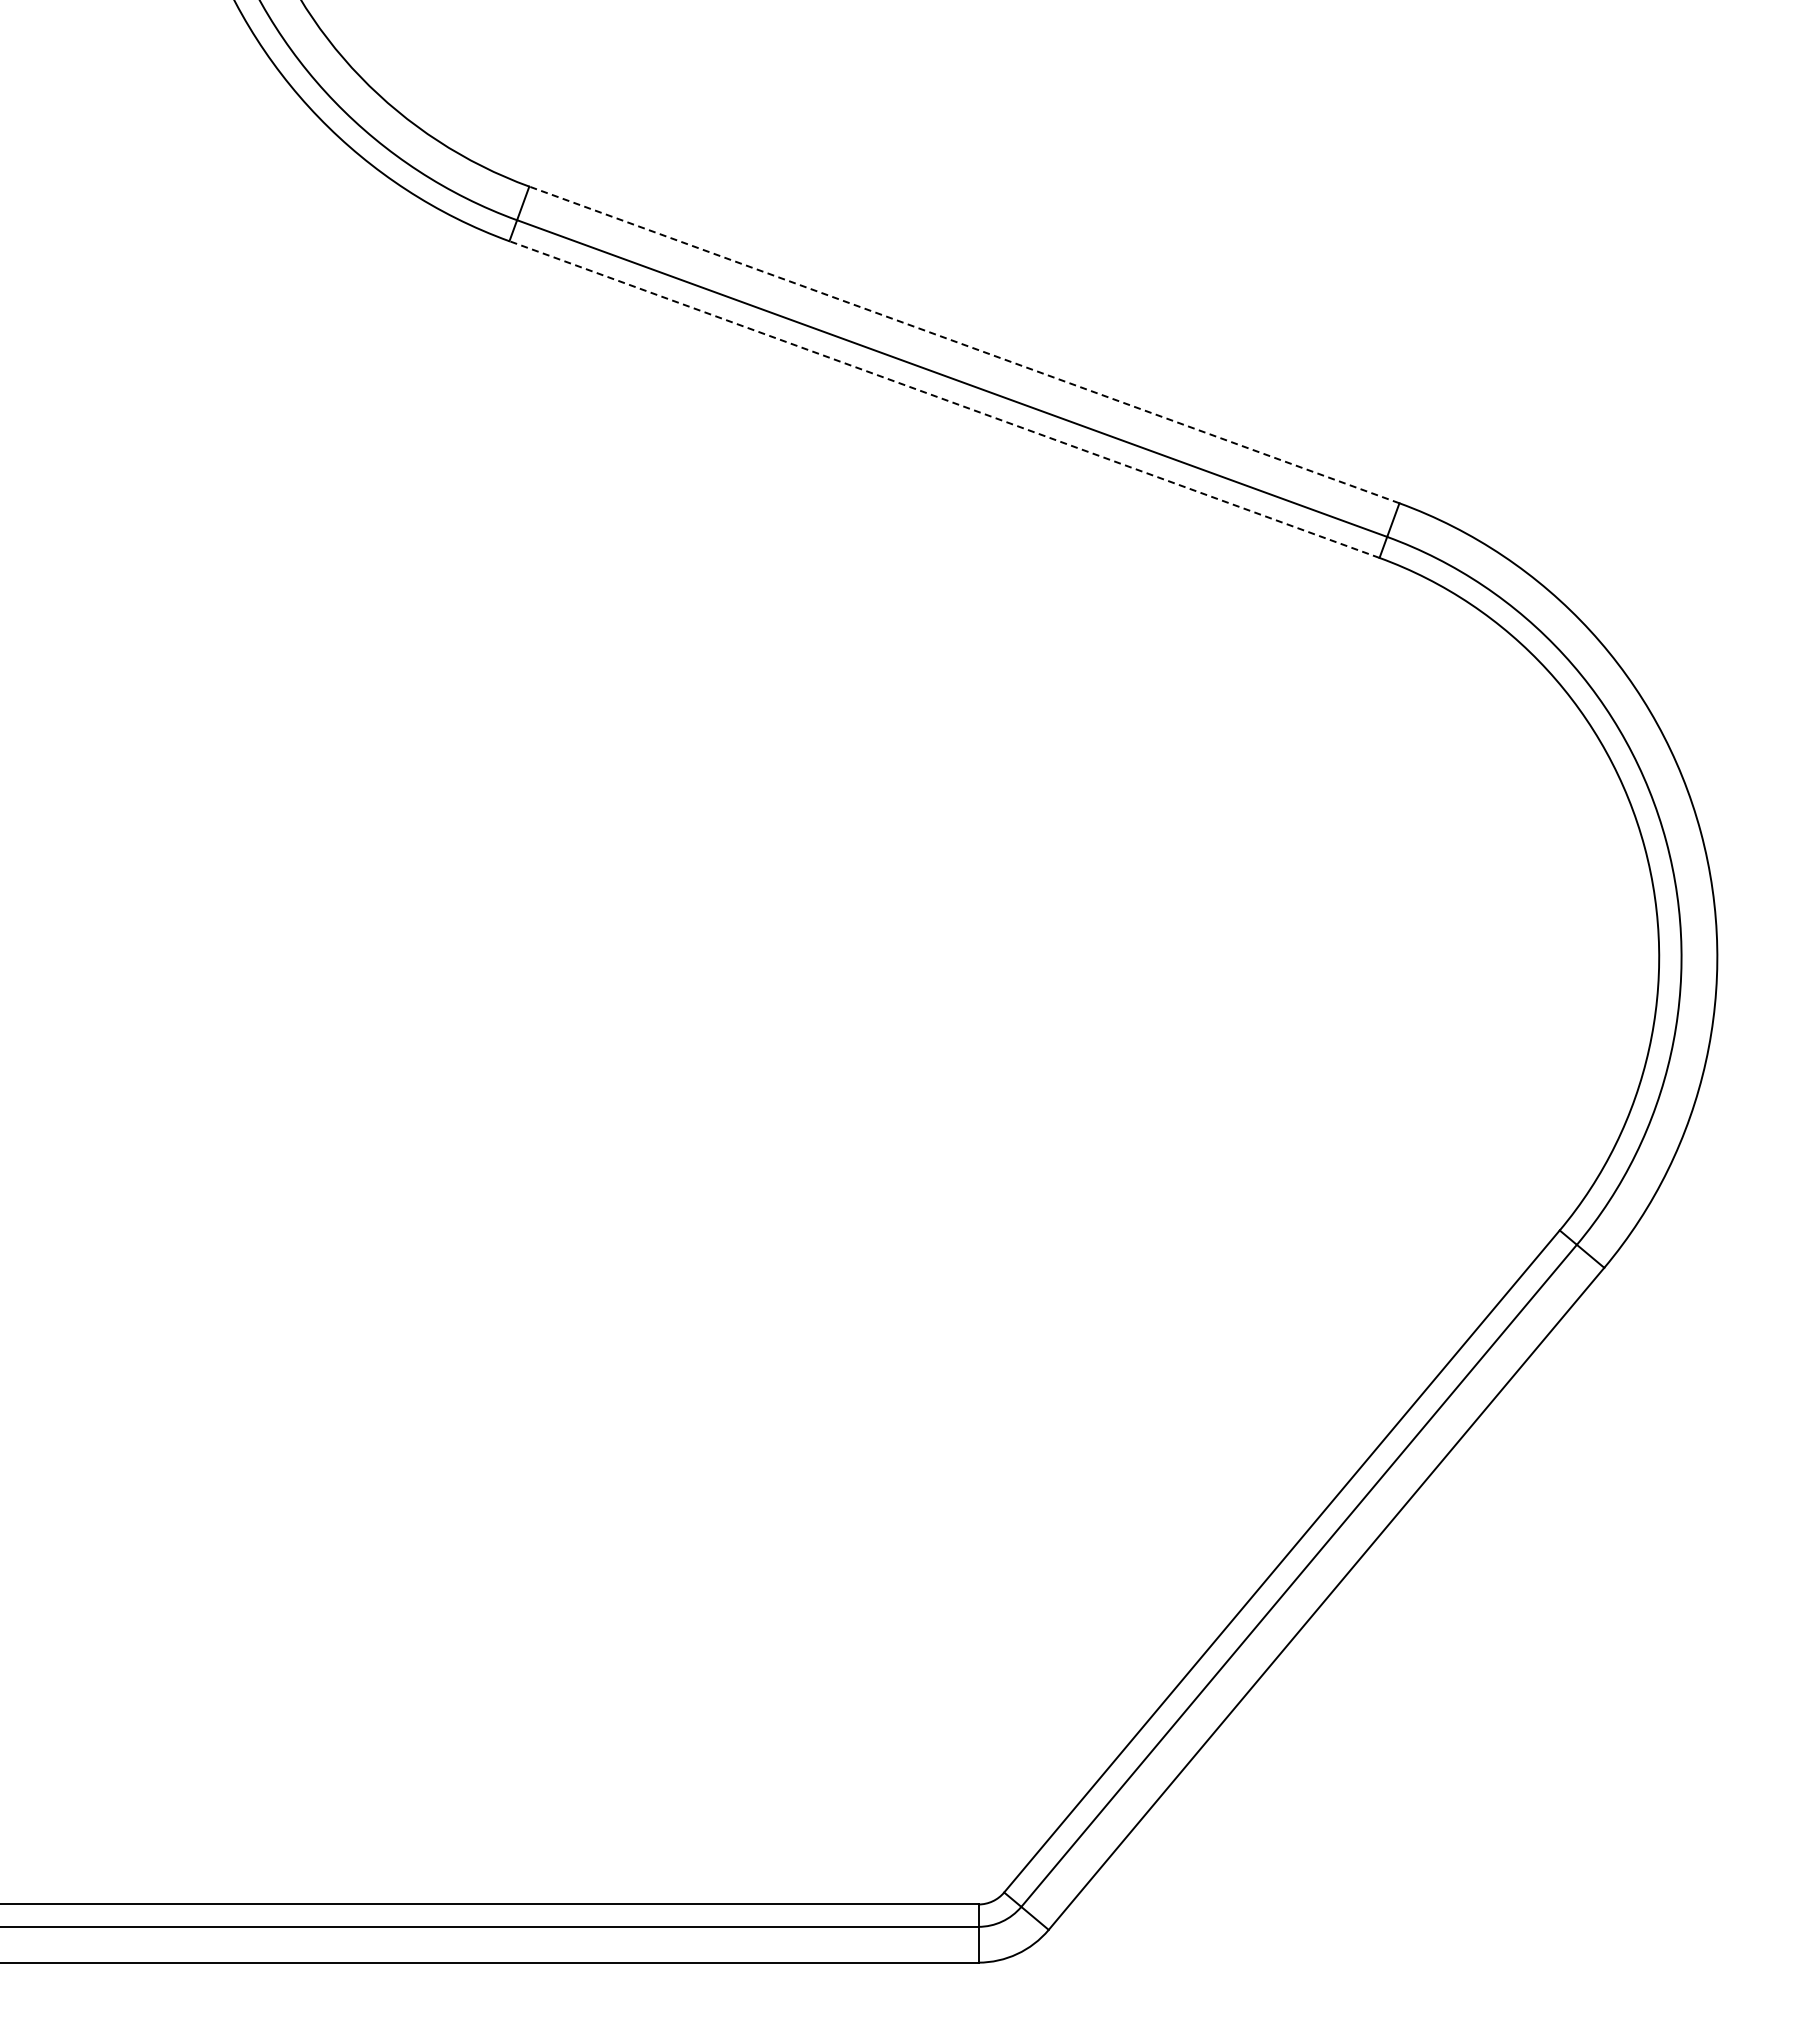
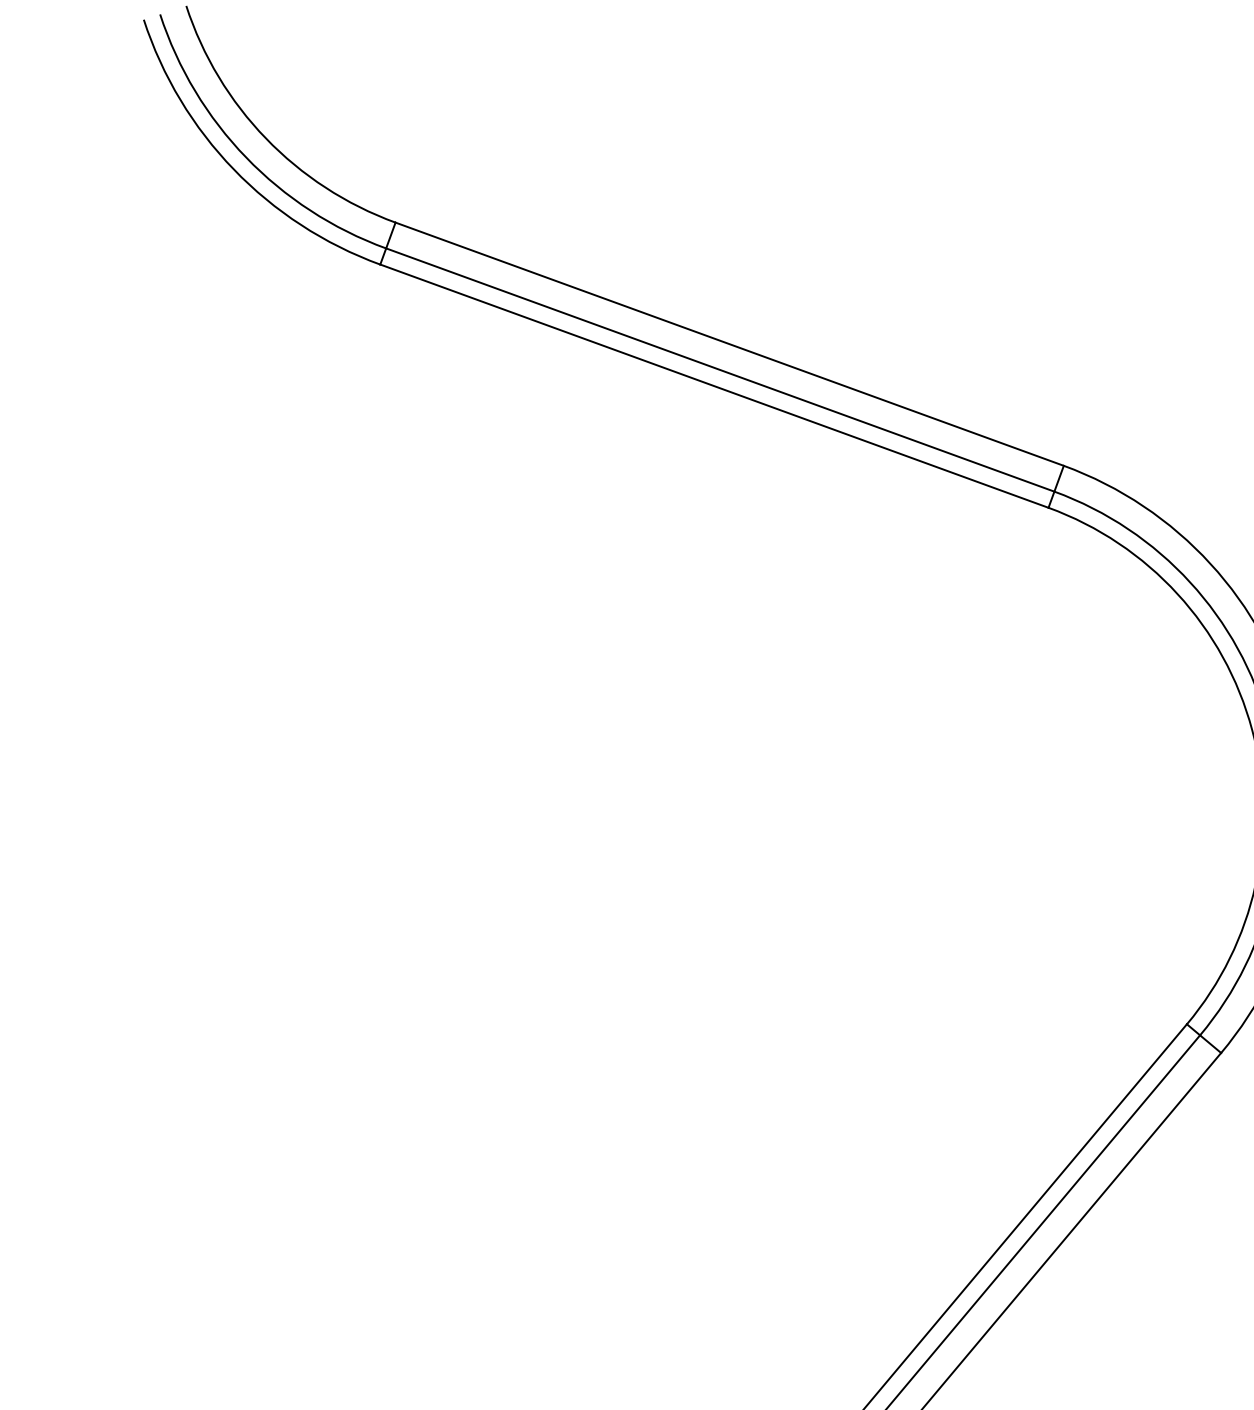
line: (964, 344) -> (729, 343), dashed -> solid
line: (944, 399) -> (714, 386), dashed -> solid

